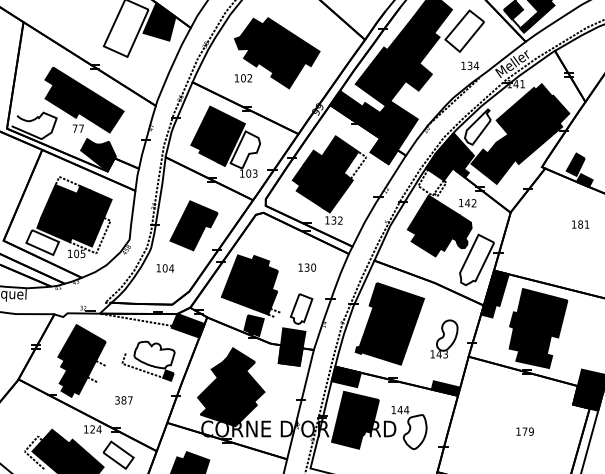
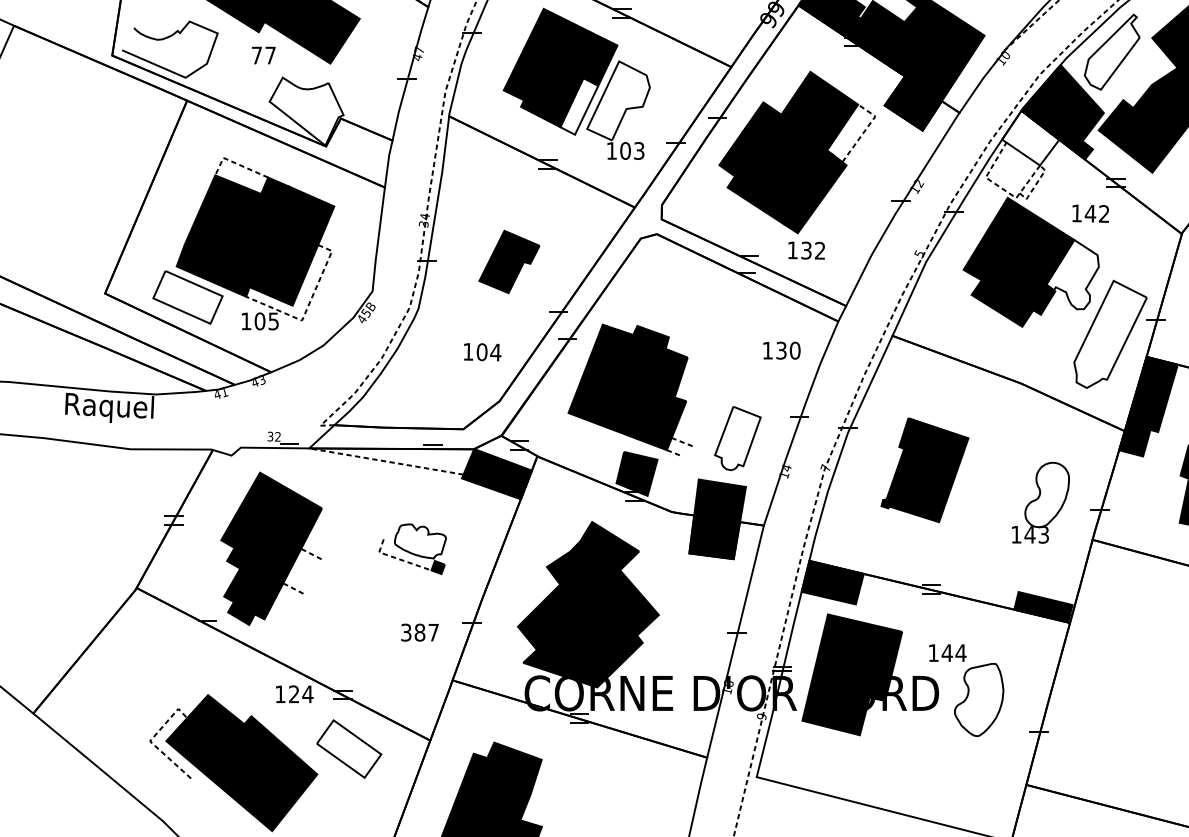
fill: (226, 152) -> (578, 106), removed
fill: (98, 155) -> (306, 112), removed
fill: (439, 167) -> (1030, 137), removed
part: (193, 225) -> (508, 261), size x0.6
fill: (458, 231) -> (1071, 273), removed
text: (307, 267) -> (782, 350), moved
text: (165, 268) -> (482, 352), moved
part: (389, 323) -> (924, 469), size x0.6
part: (148, 360) -> (412, 547), size x0.6
text: (123, 400) -> (419, 632), moved

